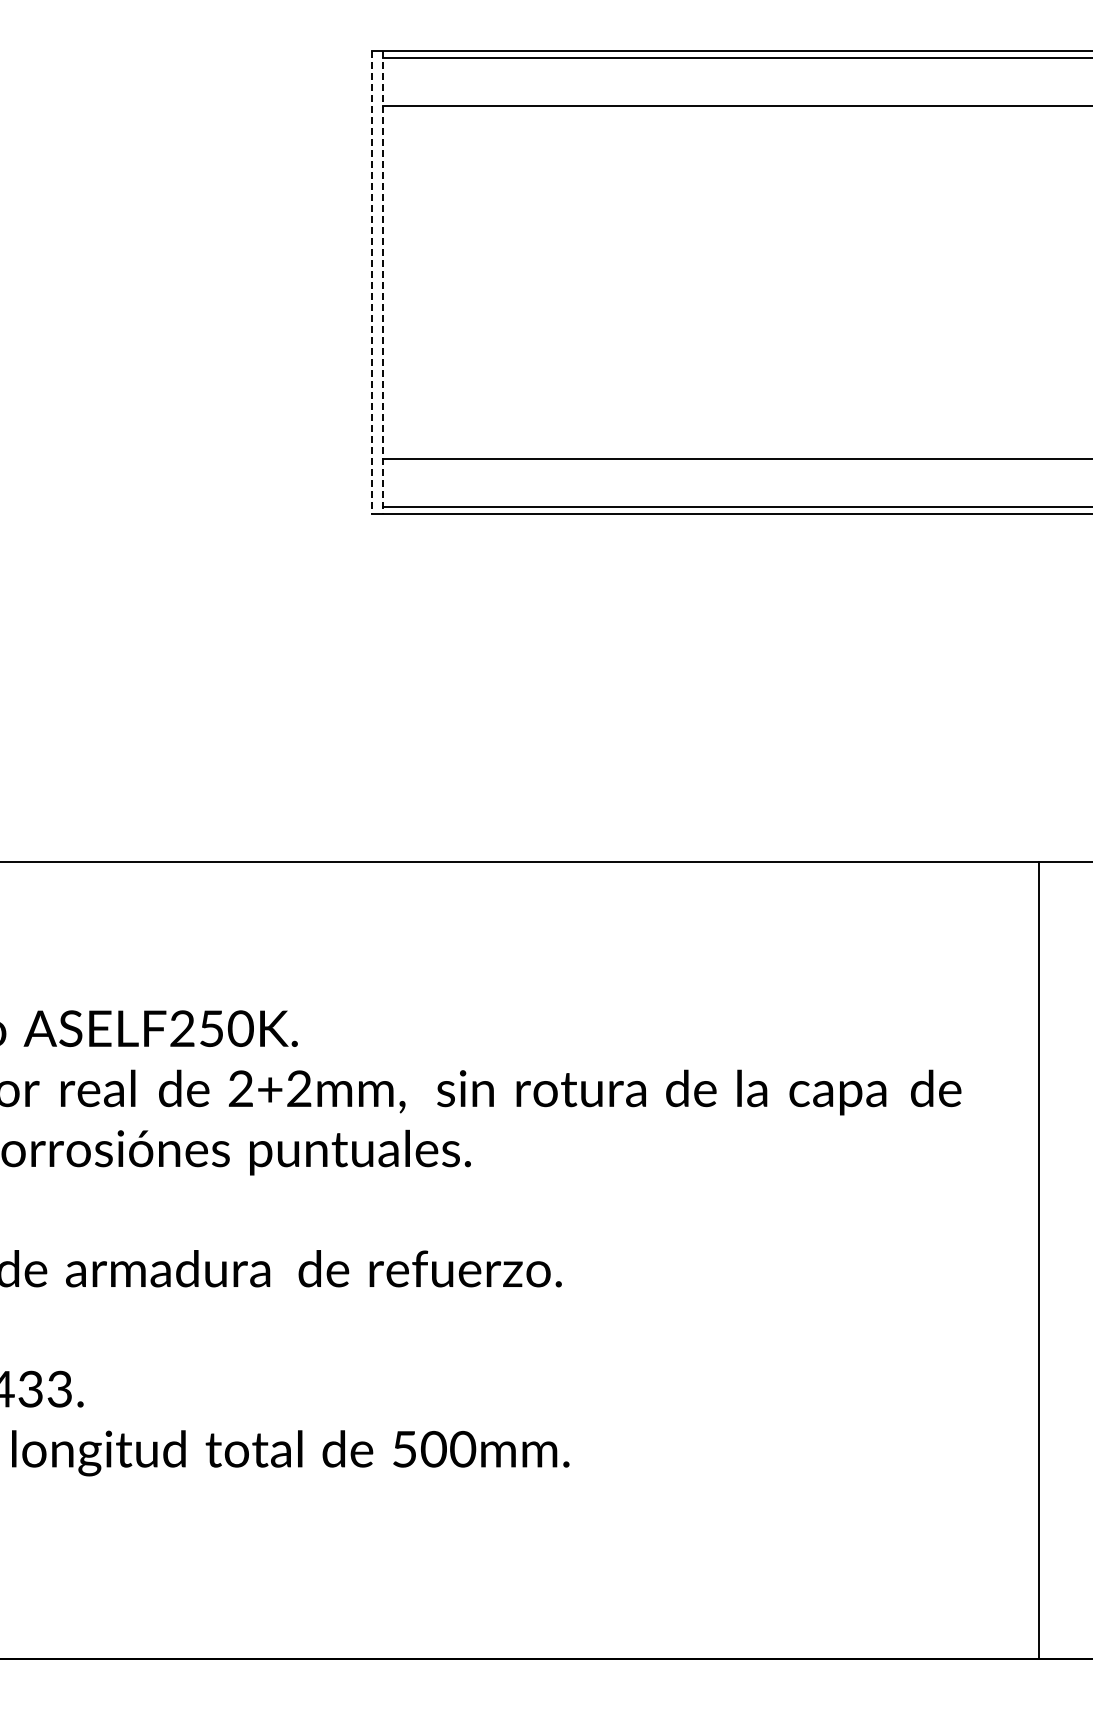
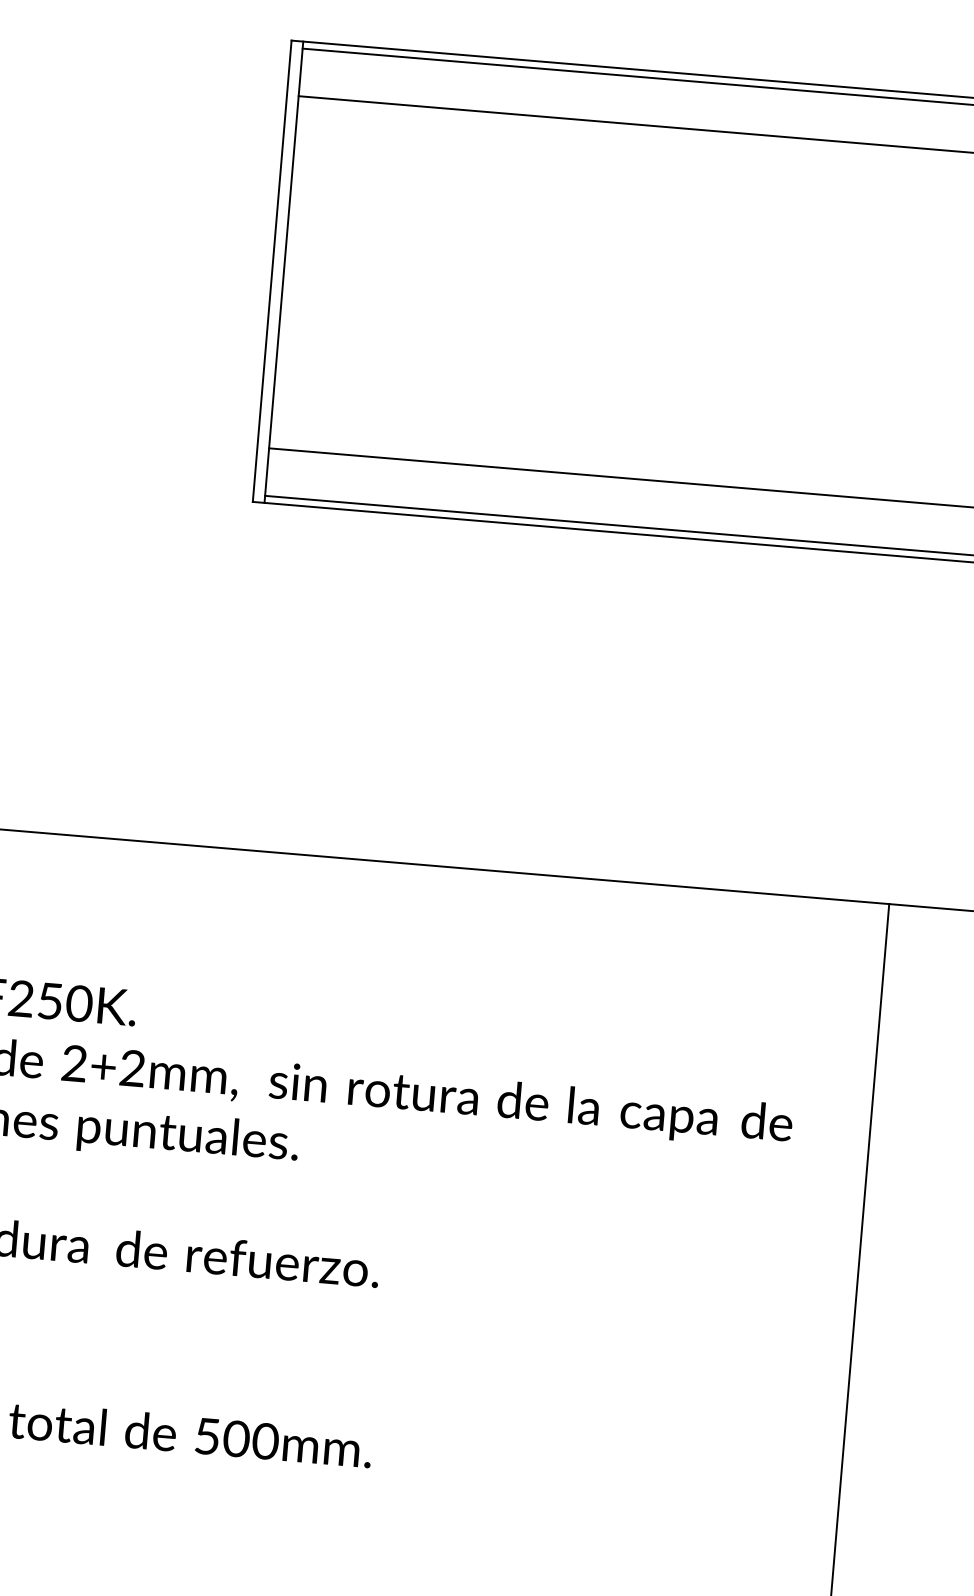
line: (371, 283) -> (271, 272), dashed -> solid
line: (383, 283) -> (283, 273), dashed -> solid

